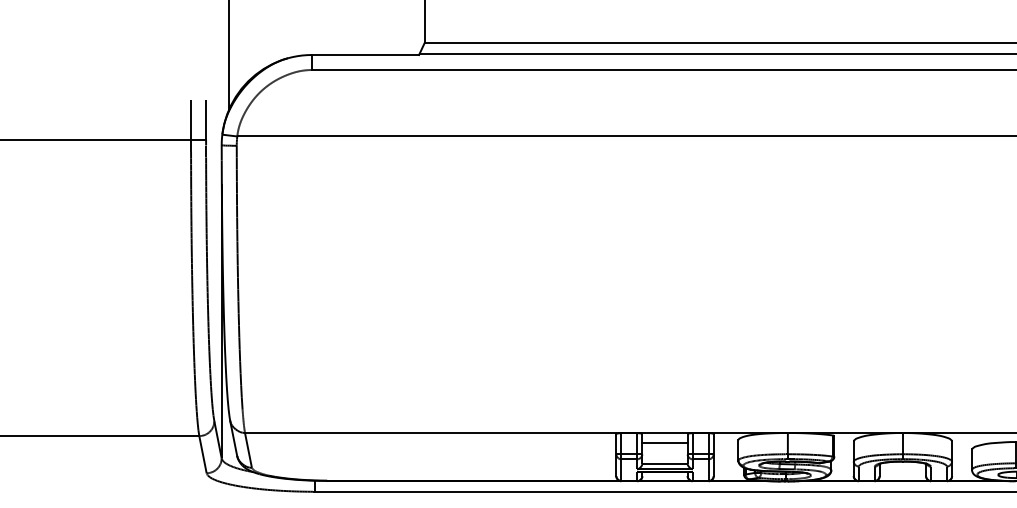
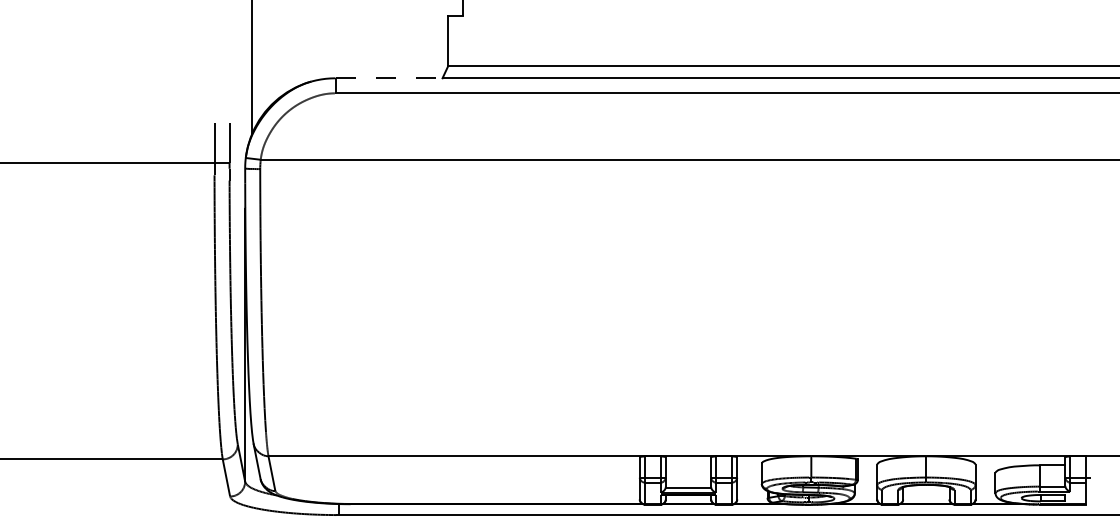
line: (366, 55) -> (389, 78), solid -> dashed
line: (665, 443) -> (688, 466), removed

